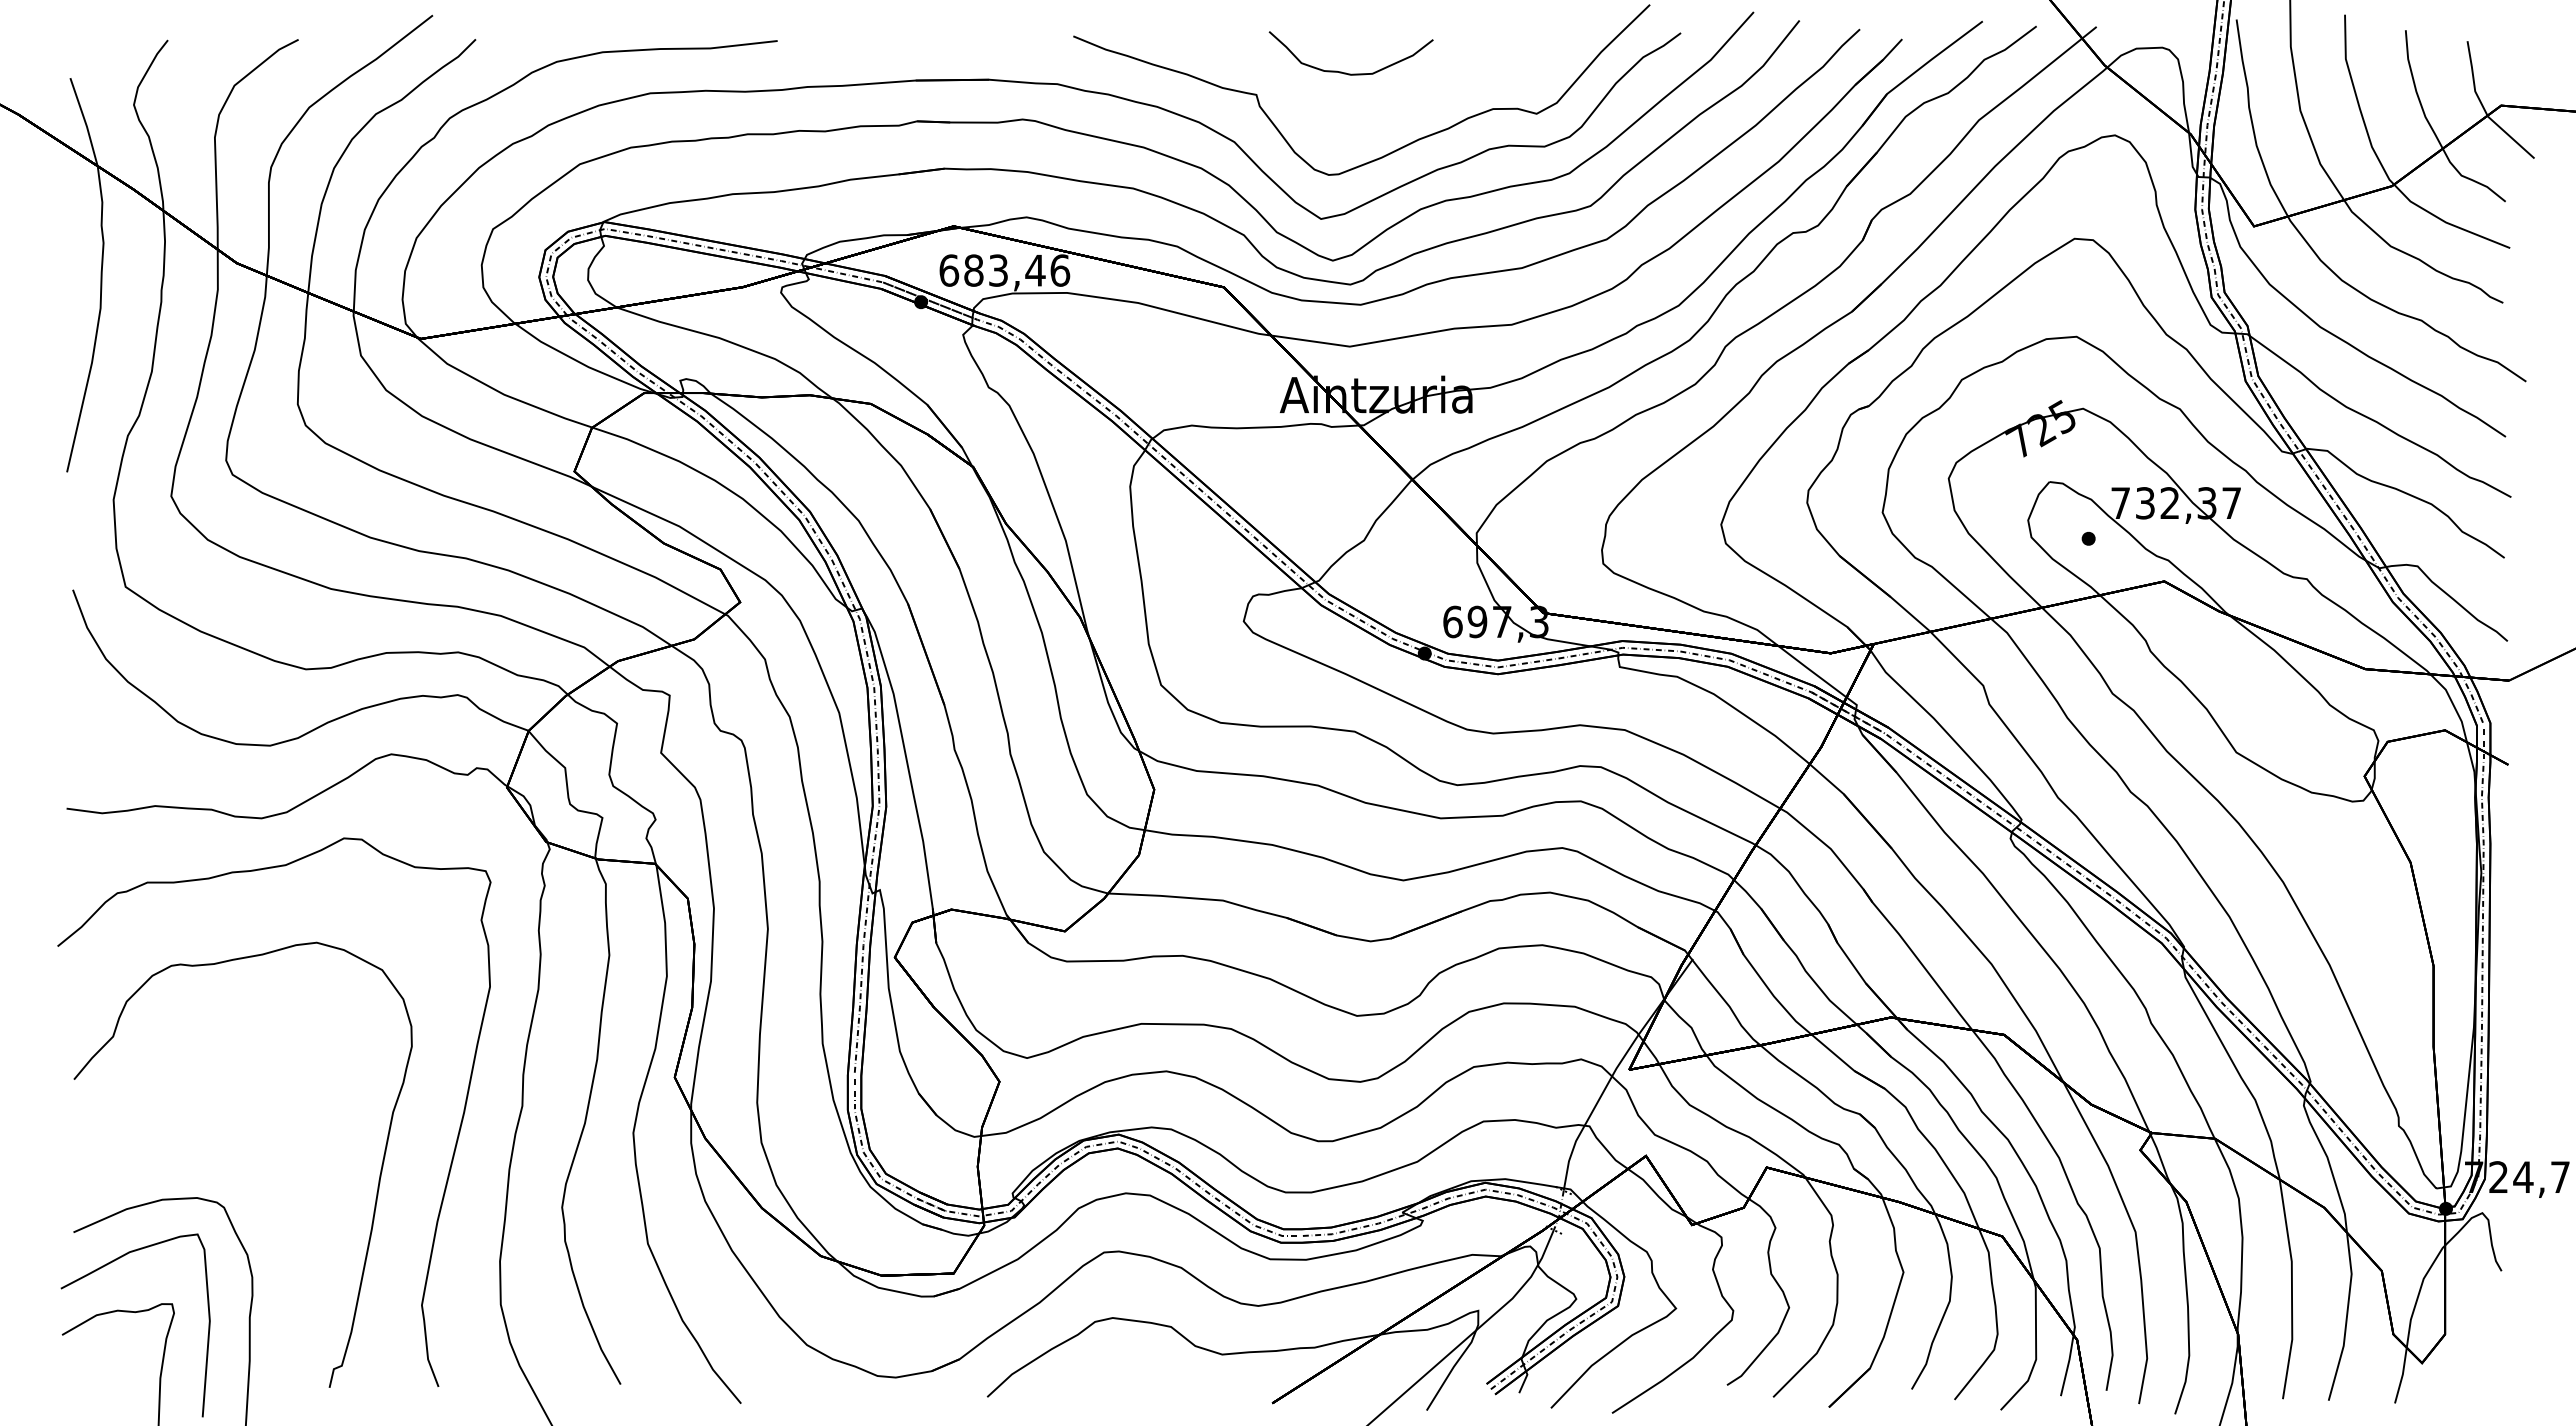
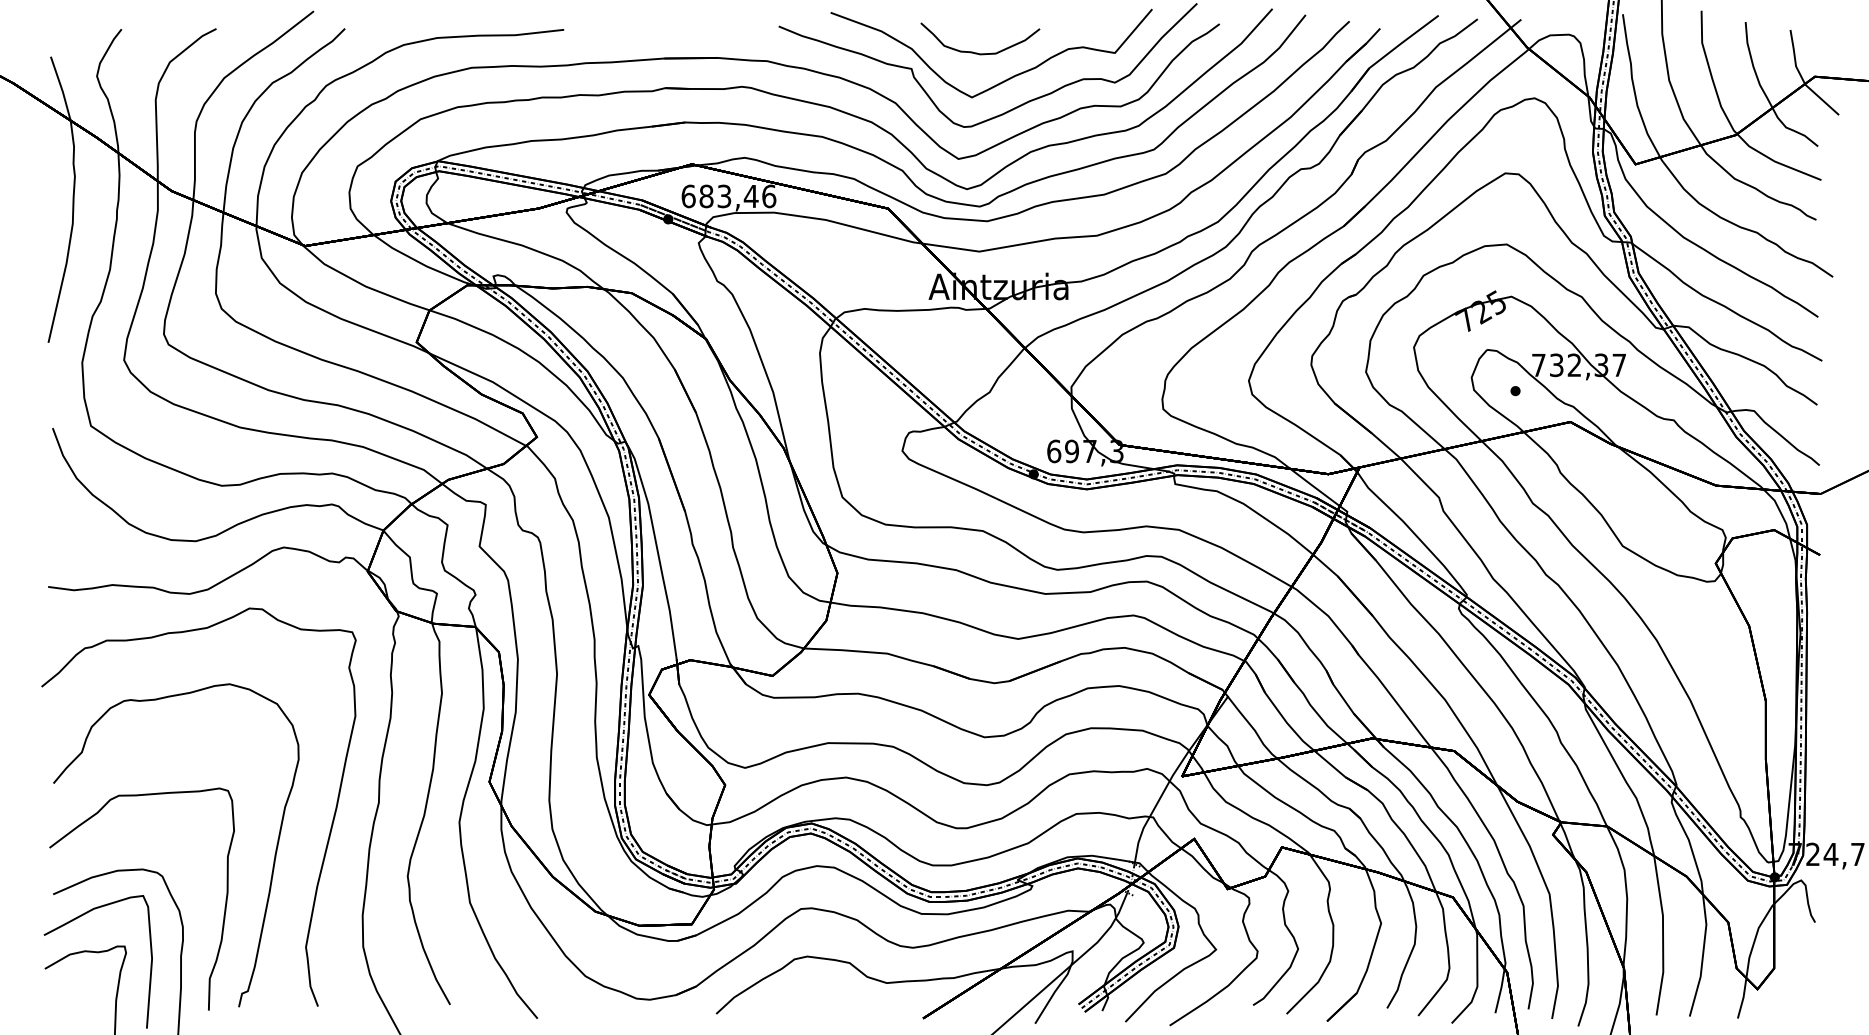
curve: (1385, 110) -> (1005, 80), added
curve: (309, 1254) -> (224, 910), added

